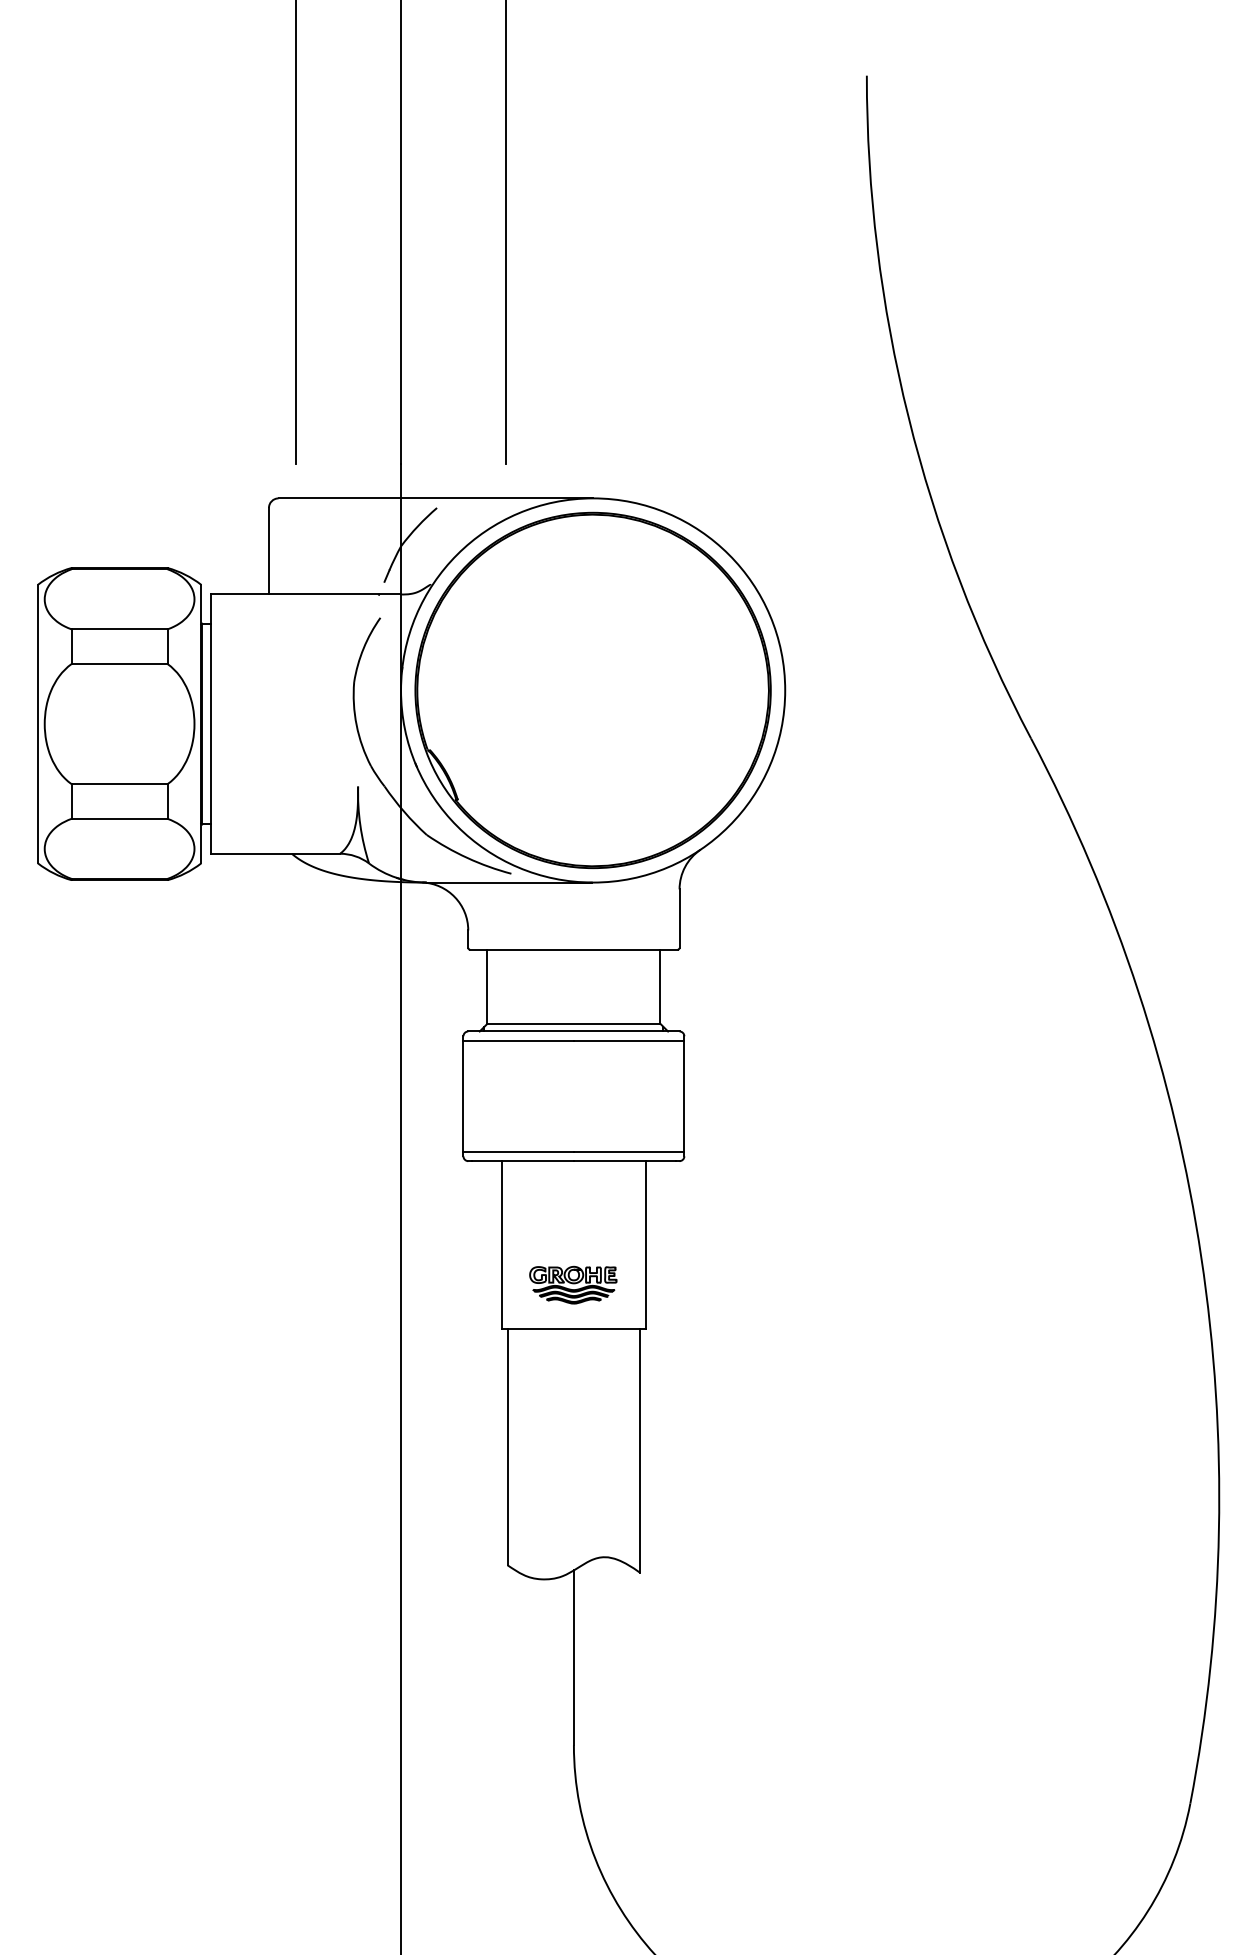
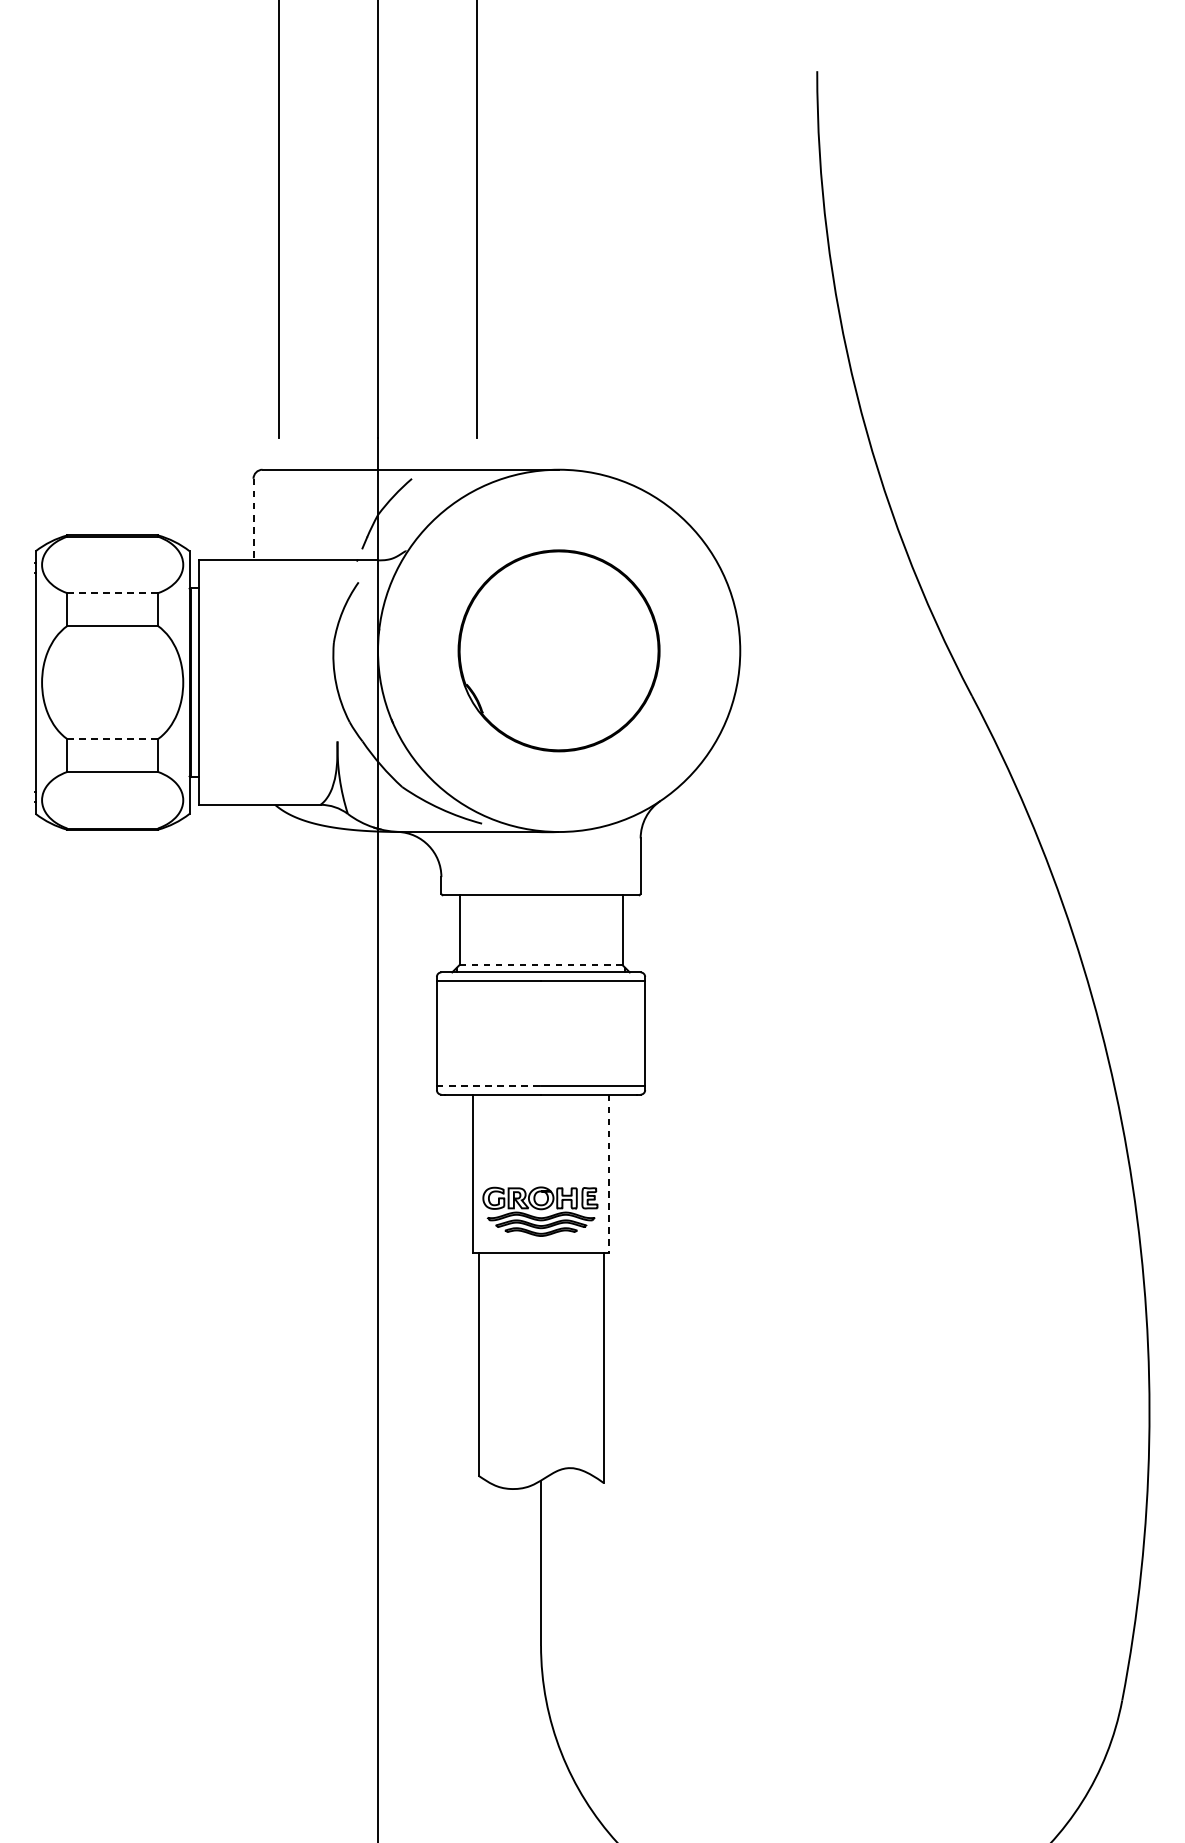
line: (268, 551) -> (253, 519), solid -> dashed
line: (119, 629) -> (112, 593), solid -> dashed
part: (592, 690) -> (558, 650), size x0.6
line: (119, 784) -> (112, 739), solid -> dashed
line: (573, 1023) -> (540, 964), solid -> dashed
line: (519, 1151) -> (489, 1085), solid -> dashed
line: (645, 1245) -> (608, 1174), solid -> dashed
part: (573, 1284) -> (540, 1210), size x1.4

